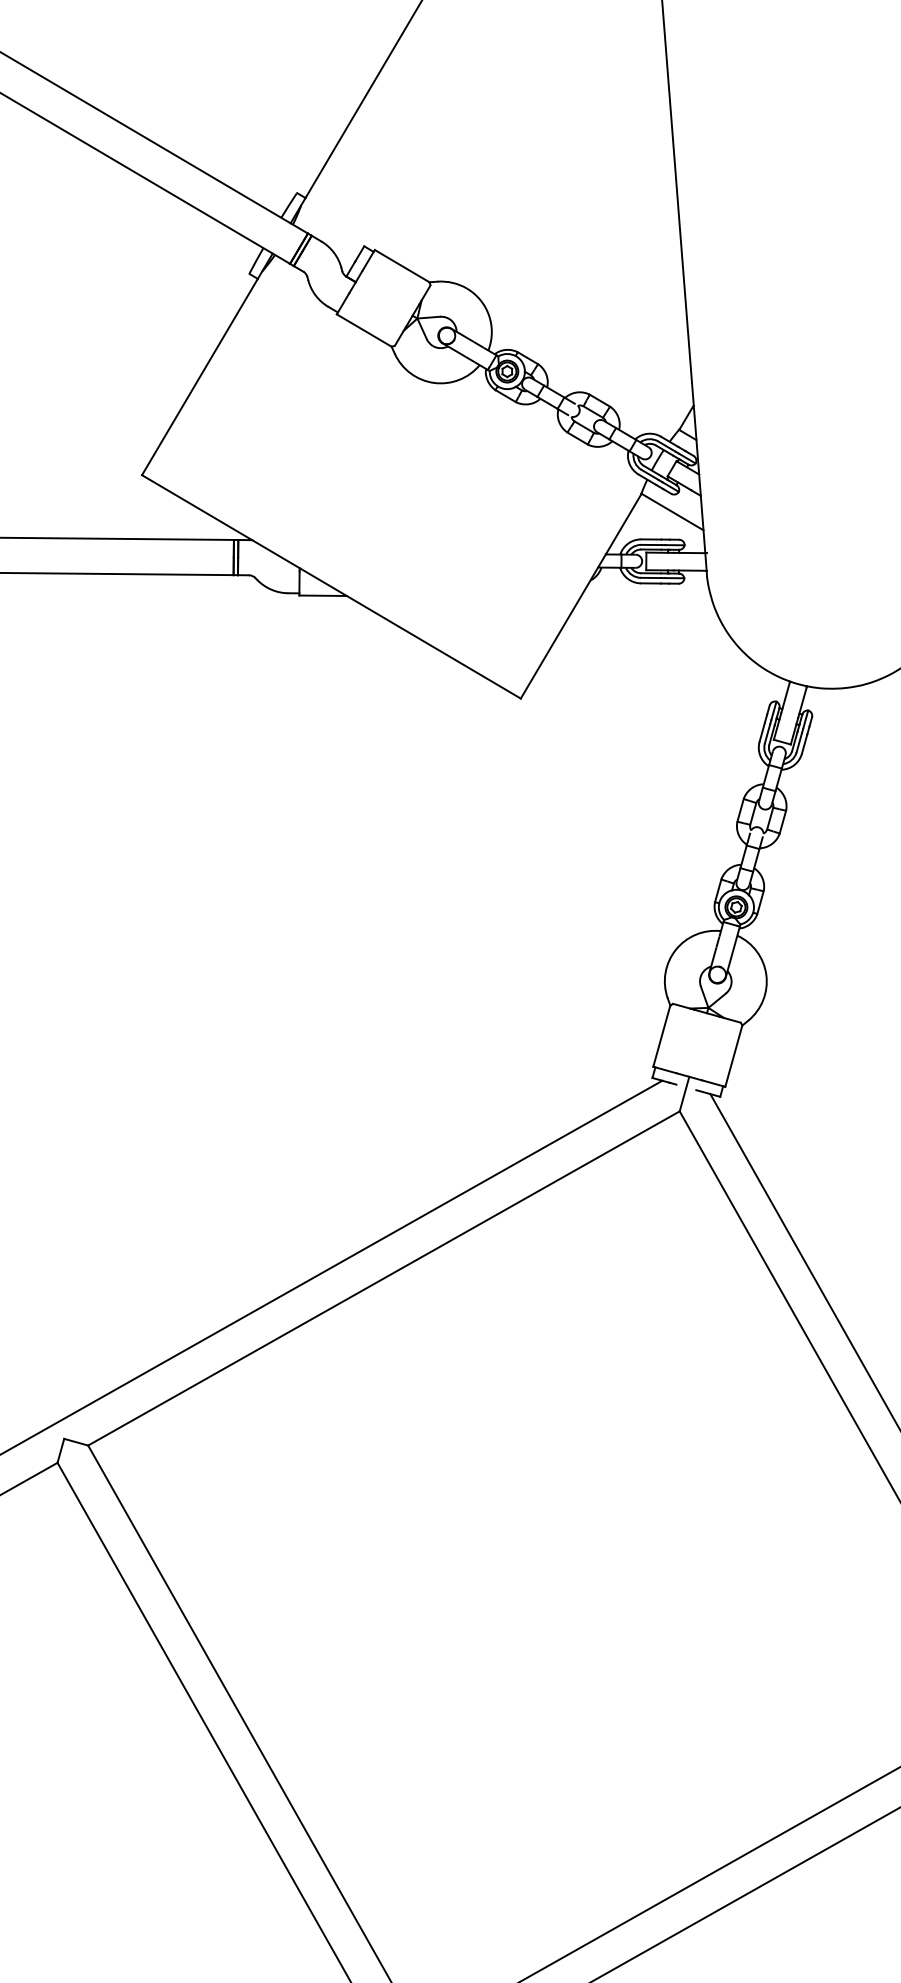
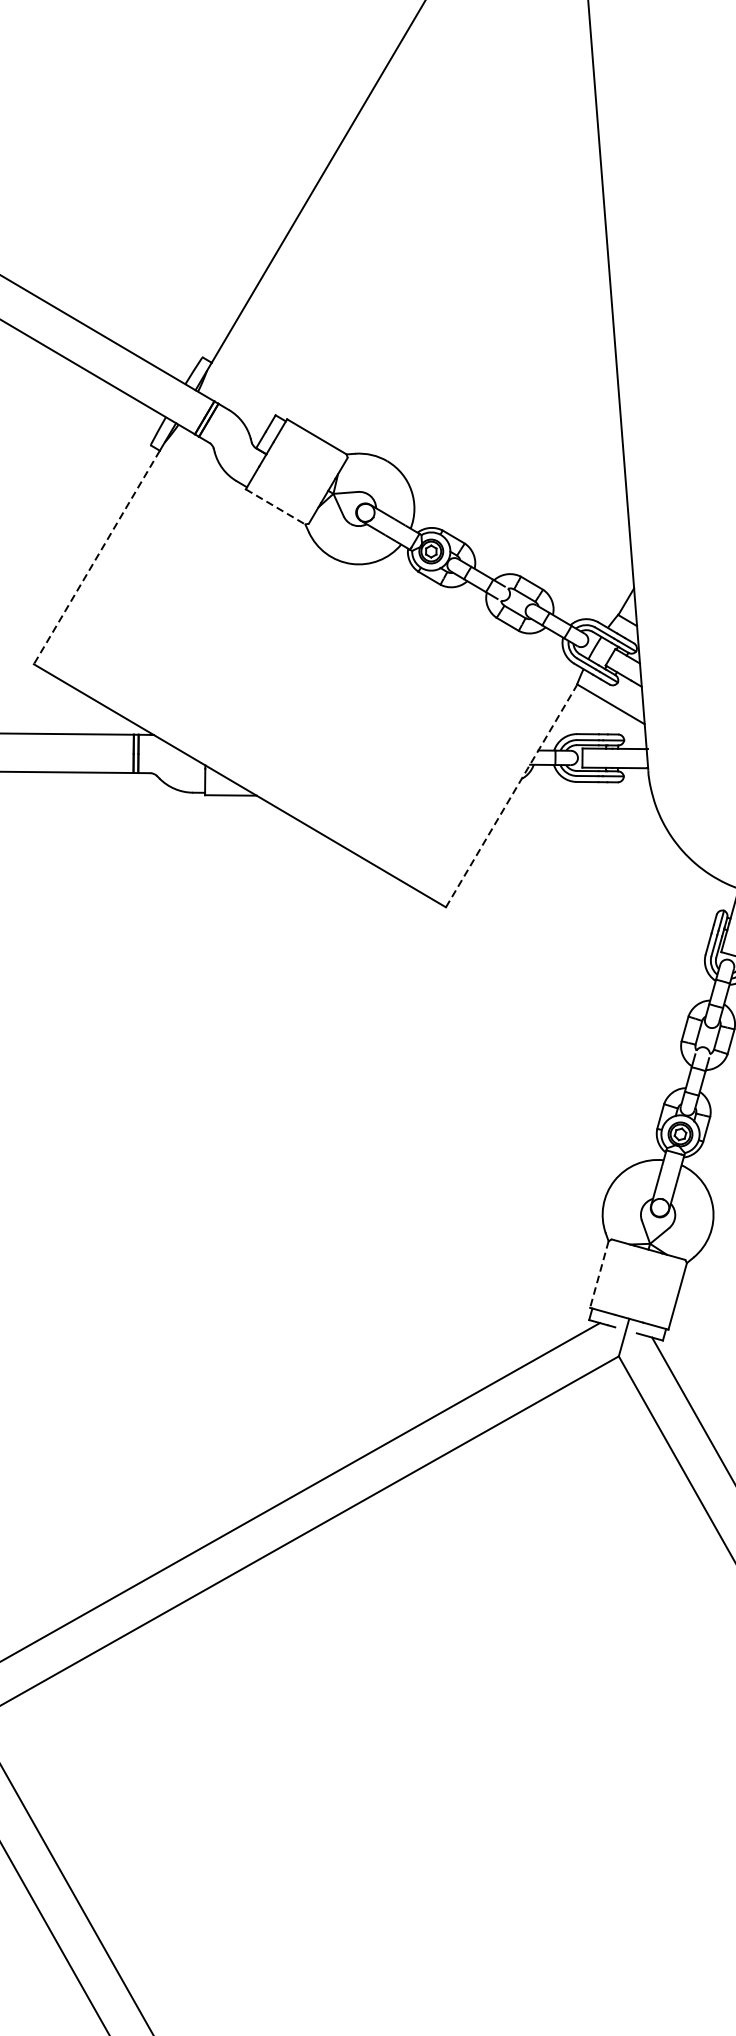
line: (364, 330) -> (275, 506), solid -> dashed
line: (199, 377) -> (96, 558), solid -> dashed
line: (581, 596) -> (511, 796), solid -> dashed
line: (661, 1036) -> (599, 1274), solid -> dashed

